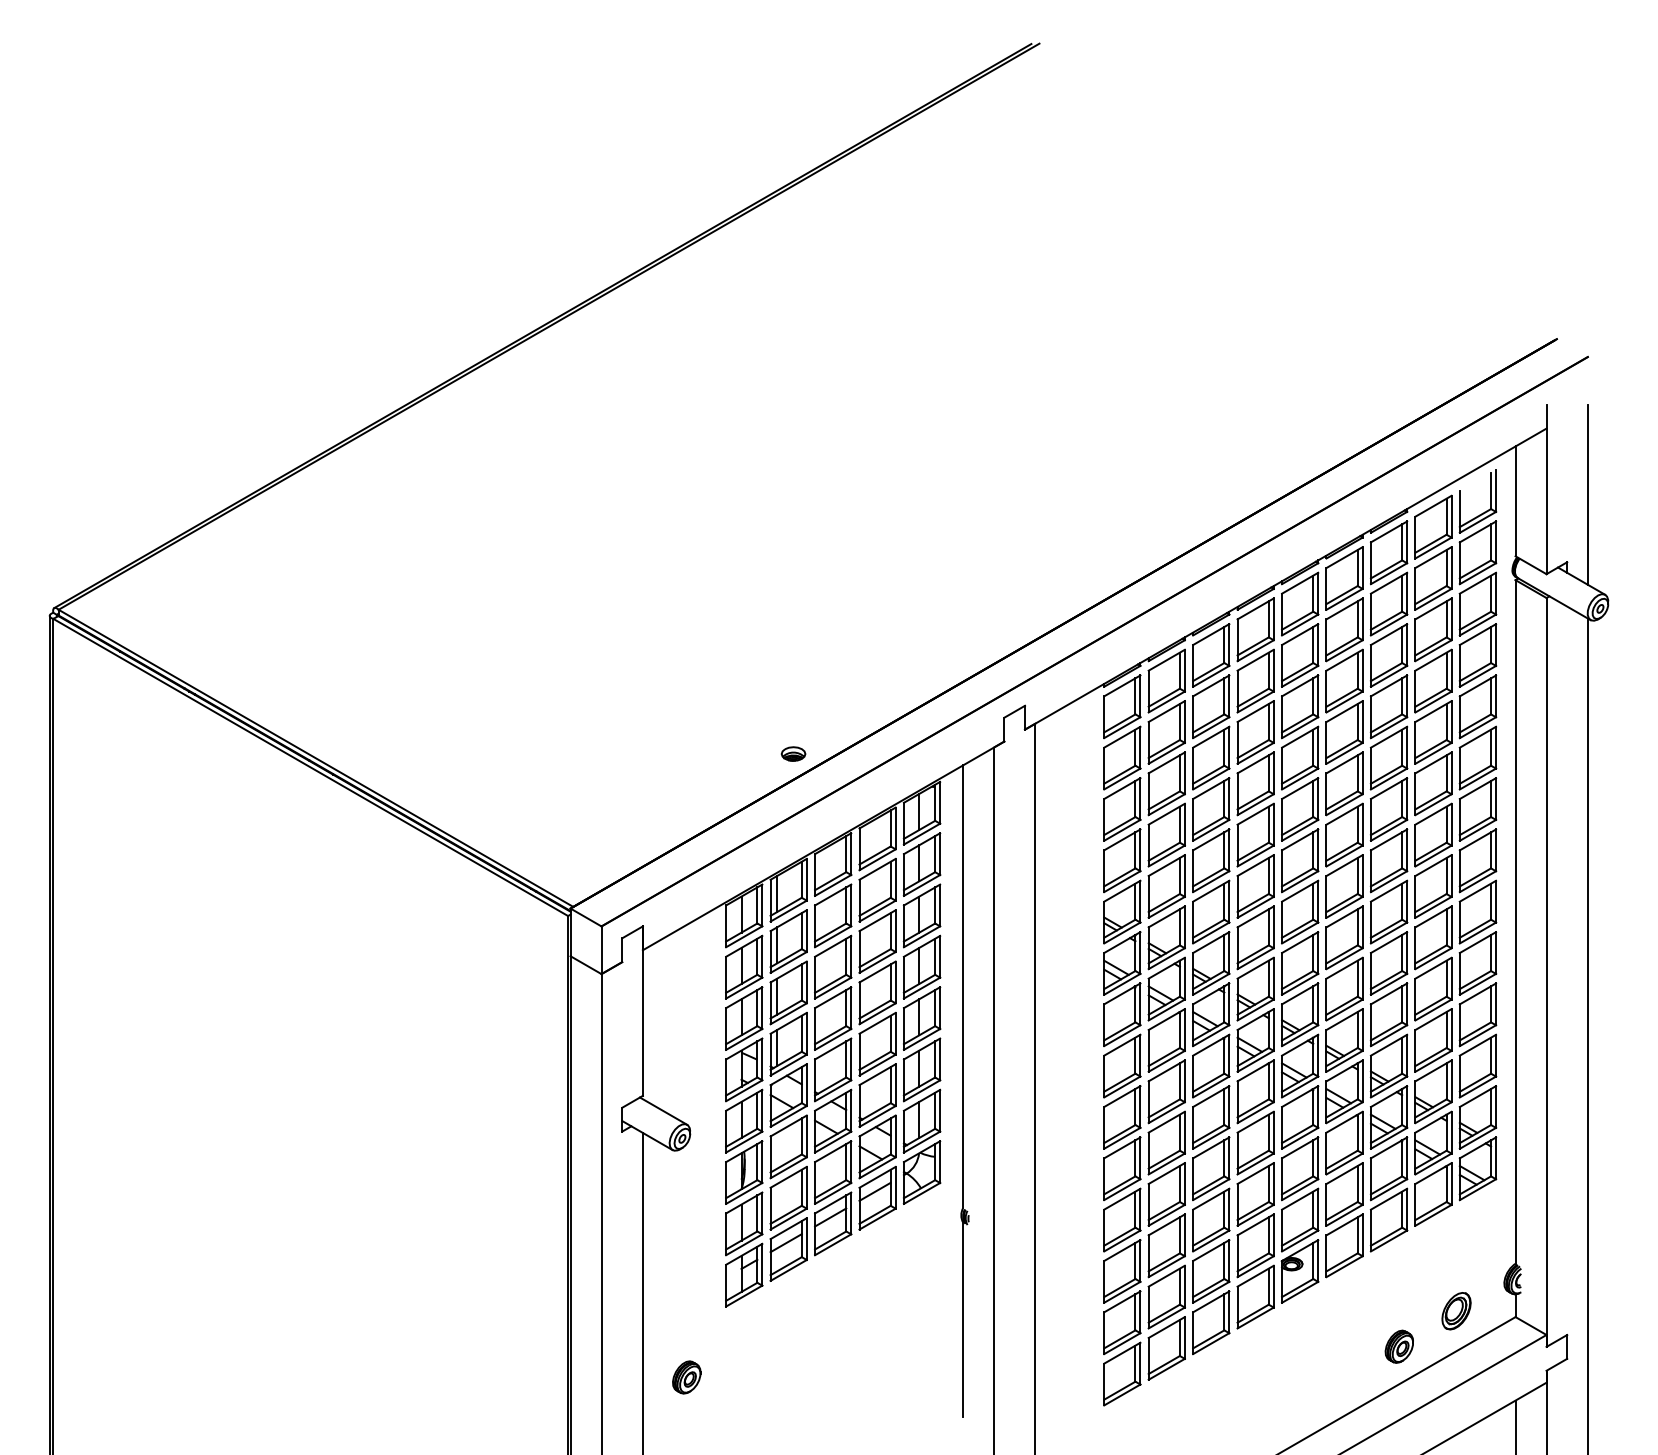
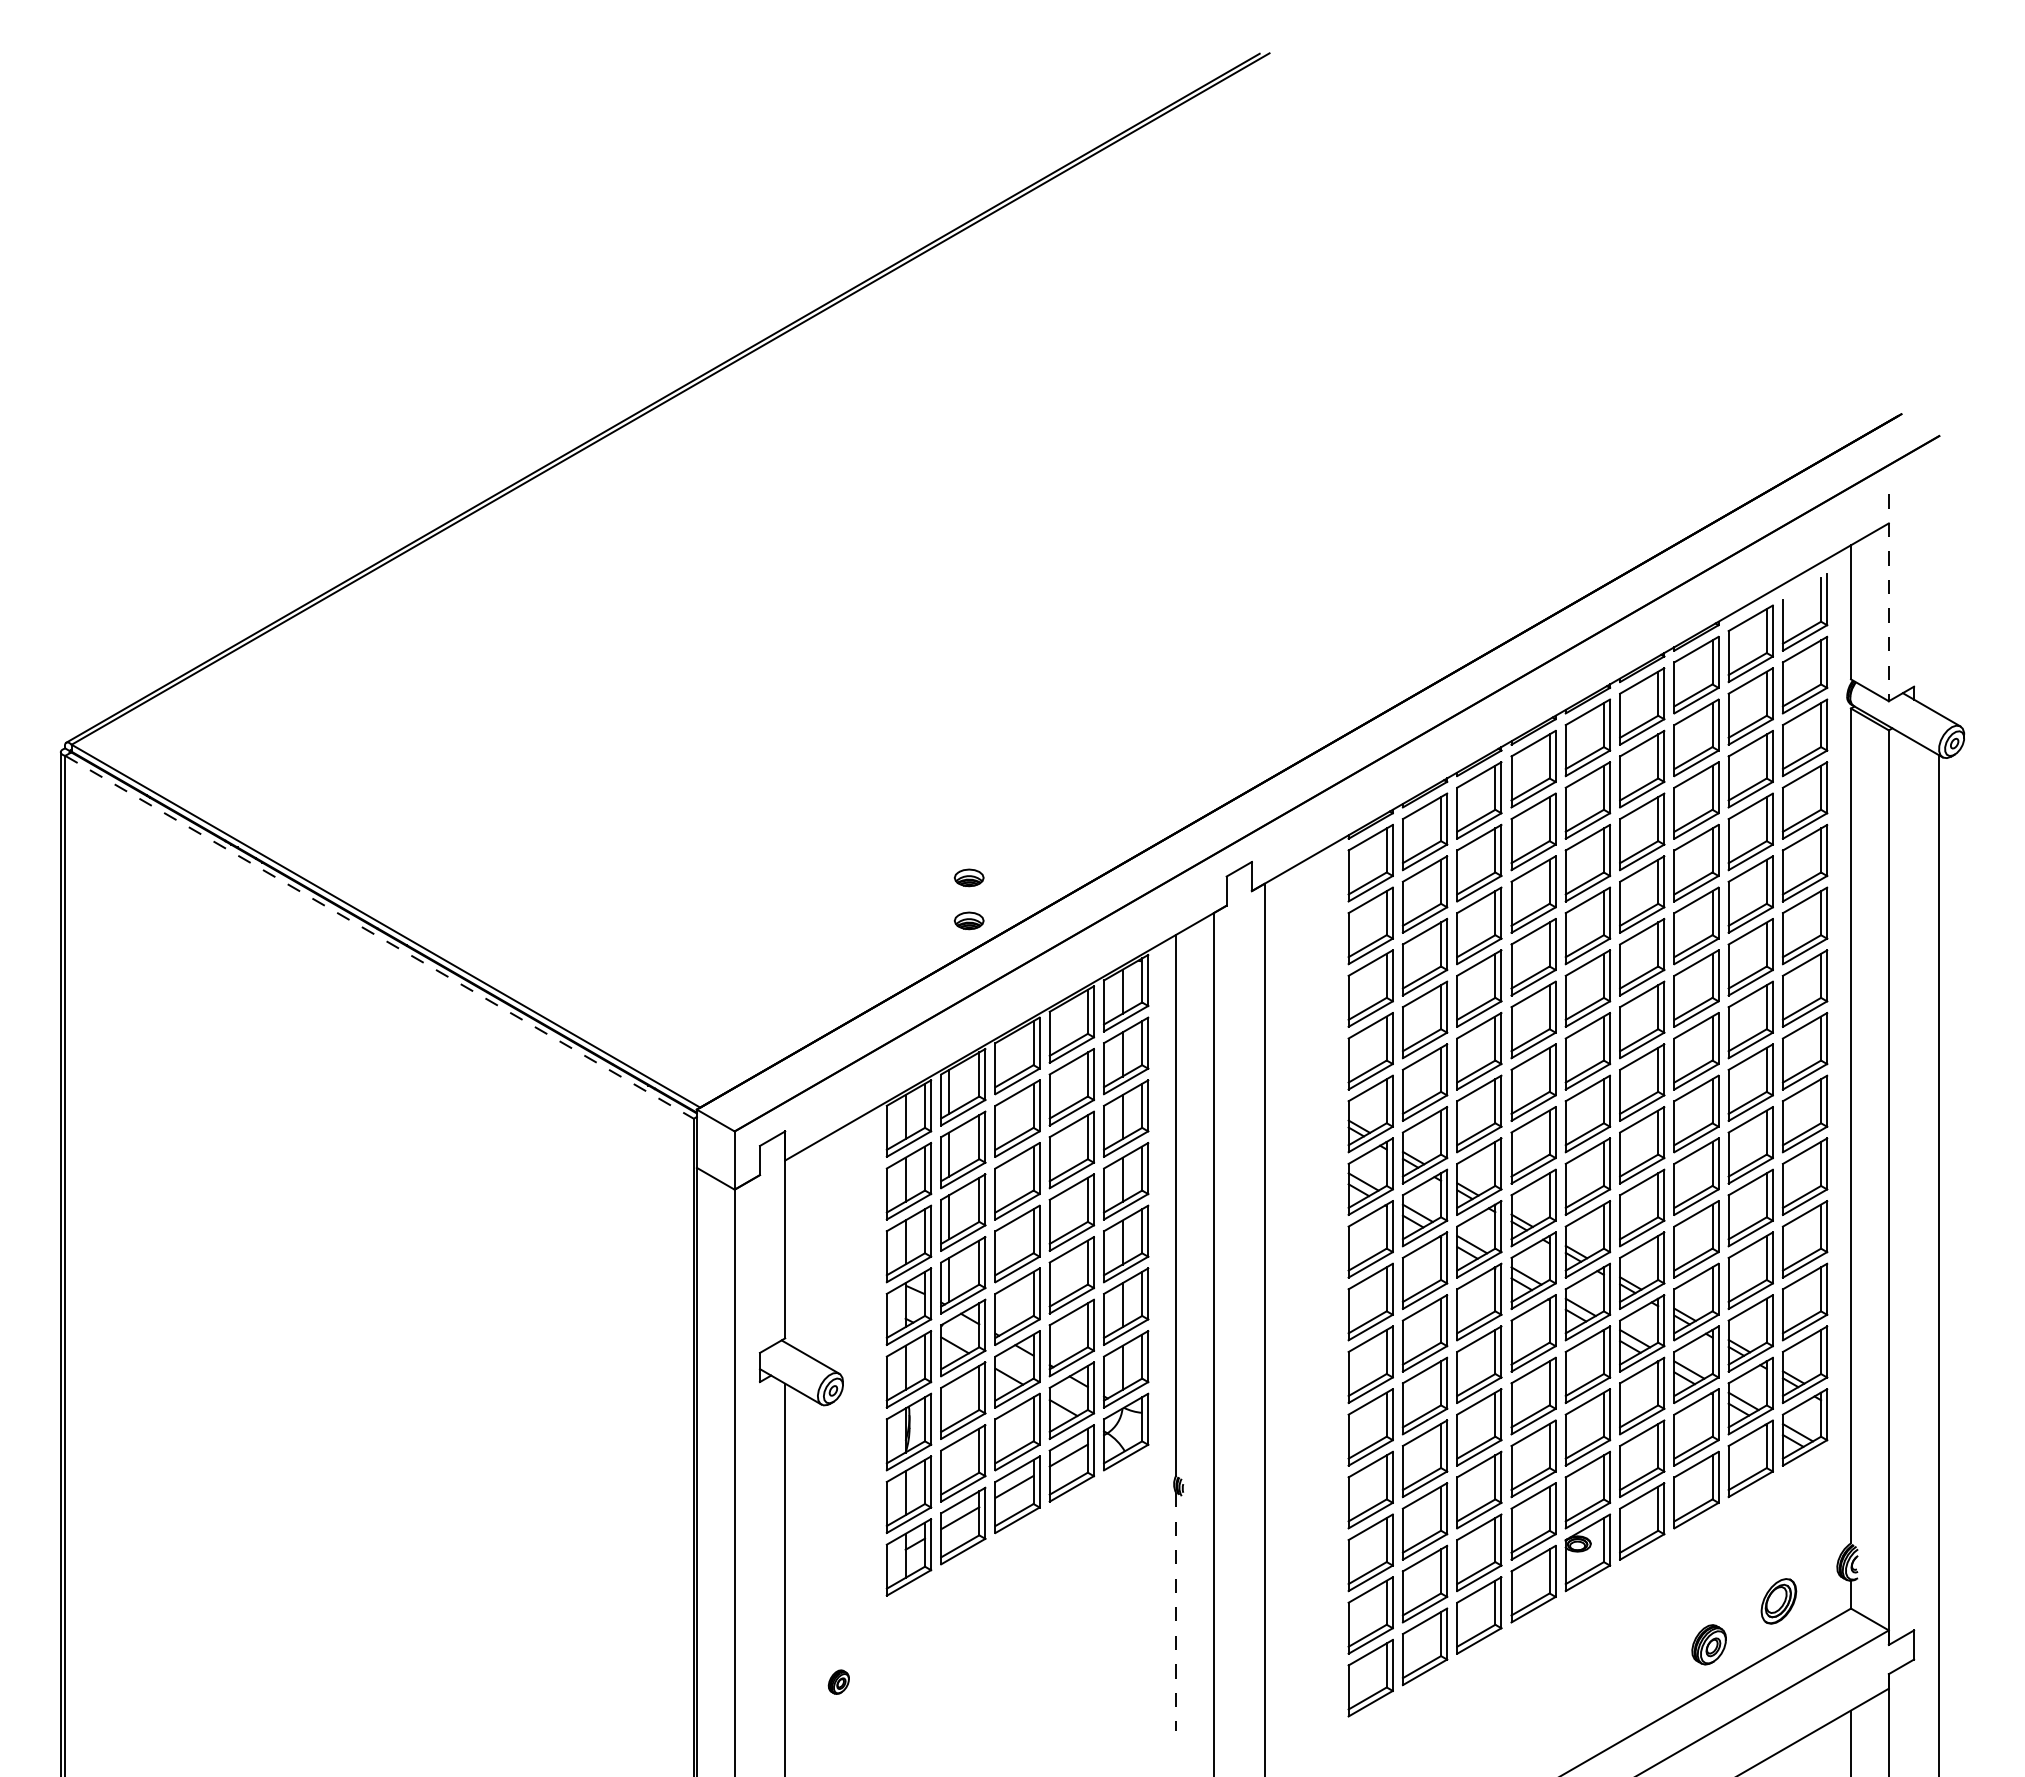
line: (1546, 490) -> (1888, 598), solid -> dashed
line: (1588, 494) -> (1939, 604), removed
part: (792, 718) -> (968, 877), added
line: (310, 767) -> (379, 937), solid -> dashed
line: (963, 1319) -> (1176, 1611), solid -> dashed
part: (686, 1376) -> (838, 1681), size x0.6

